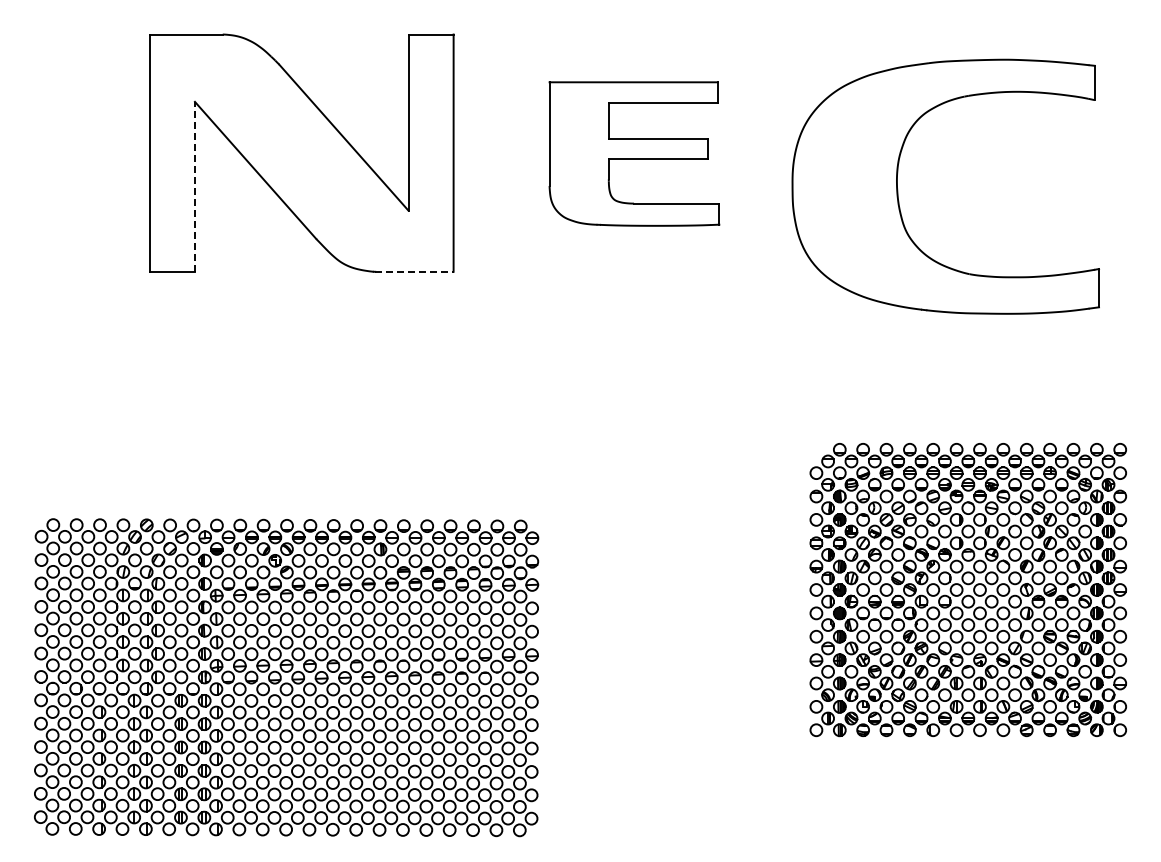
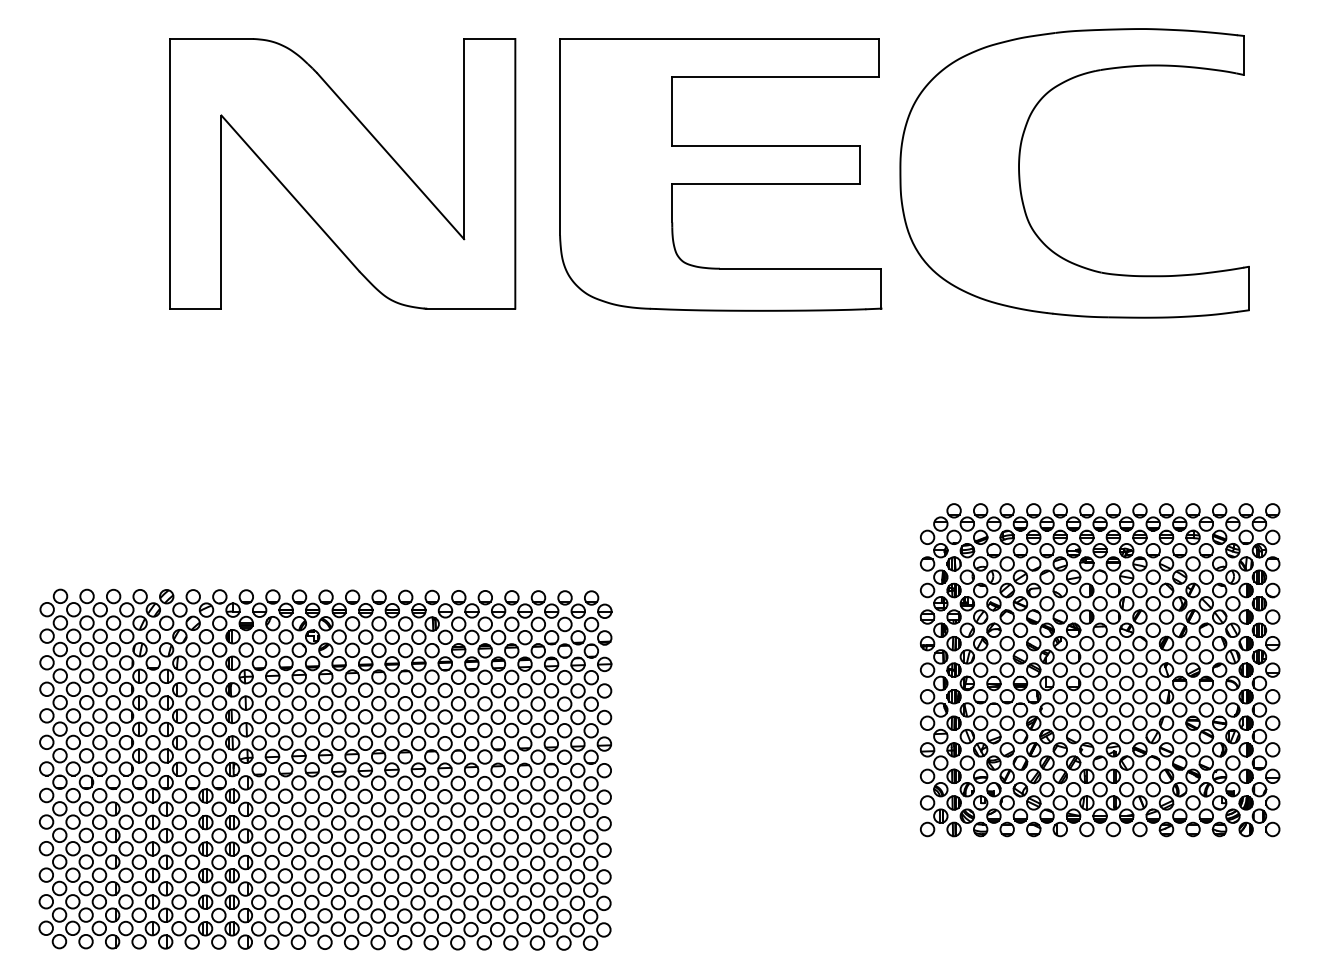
part: (634, 153) -> (720, 174), size x1.67
line: (194, 186) -> (220, 211), dashed -> solid
part: (898, 189) -> (1020, 176), moved
line: (414, 271) -> (470, 308), dashed -> solid

